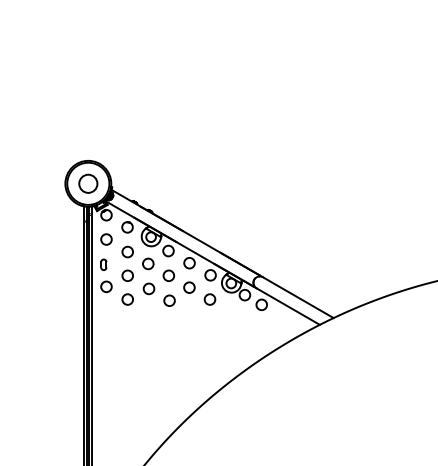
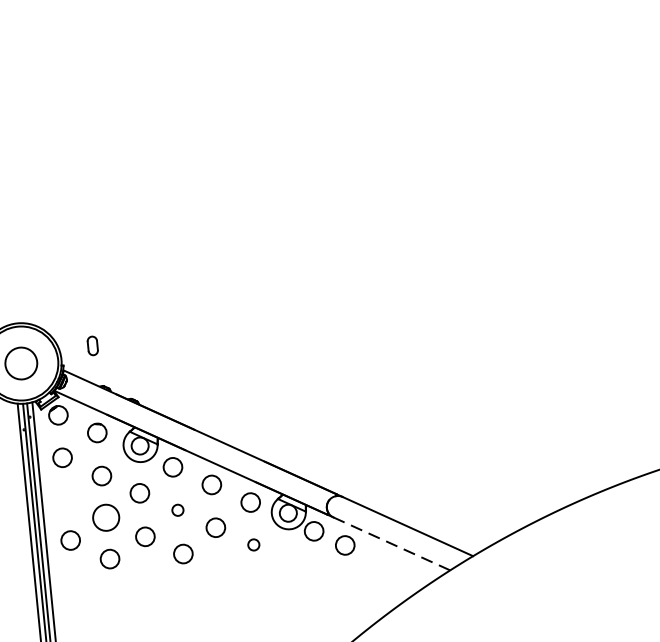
part: (103, 264) -> (92, 345), moved
circle: (127, 275) -> (105, 517), size x1.4
circle: (168, 275) -> (177, 510), size x0.6
circle: (209, 299) -> (252, 544), size x0.6
line: (288, 306) -> (392, 543), solid -> dashed

